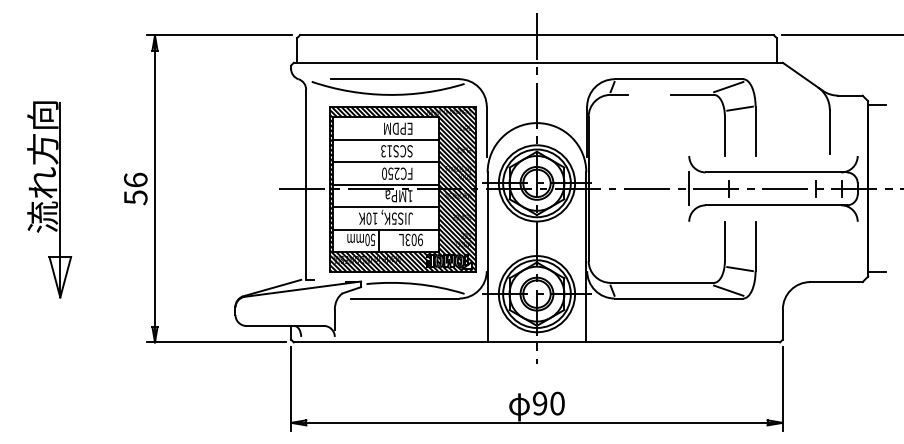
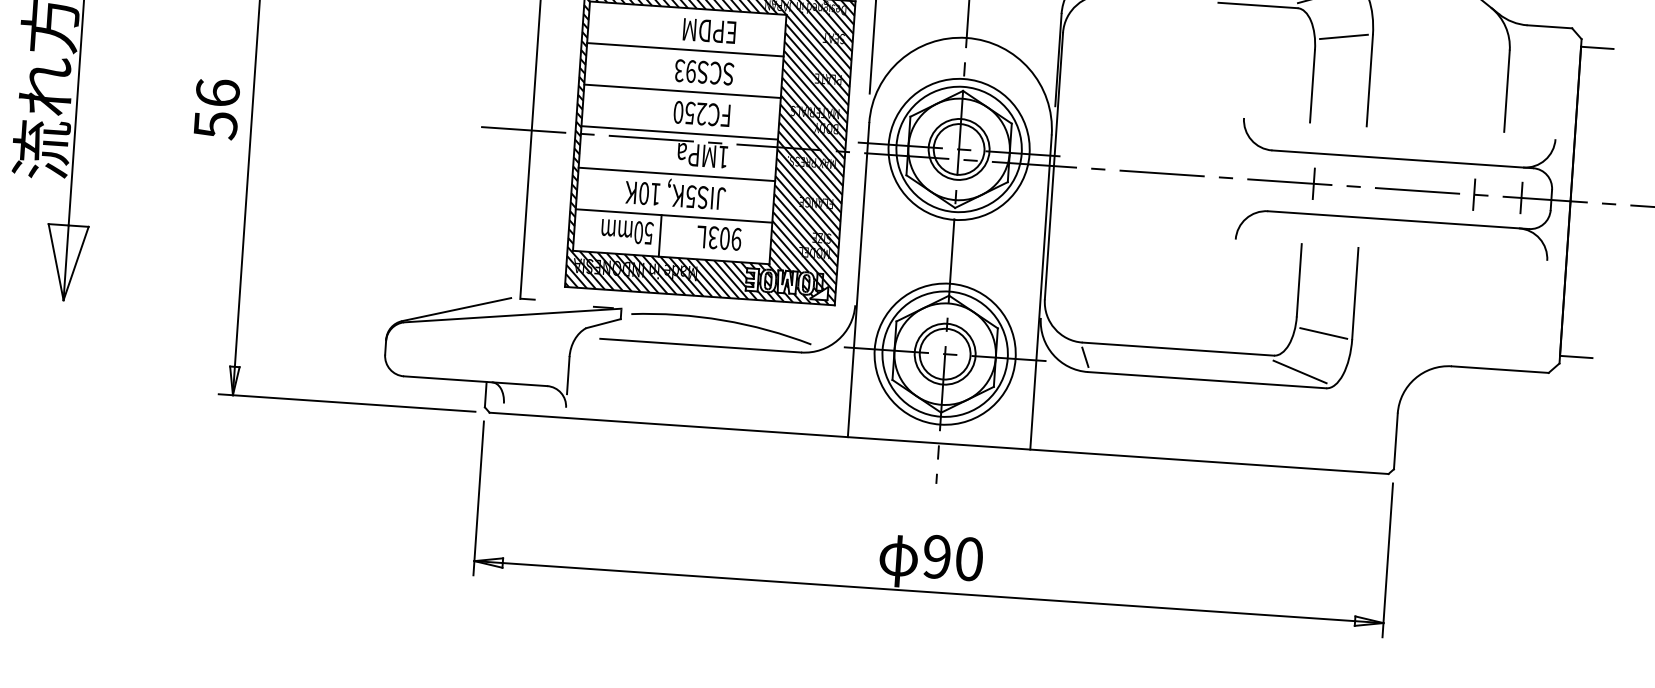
text: (389, 151) -> (690, 71), SCS13 -> SCS93
line: (689, 188) -> (1240, 178), removed

